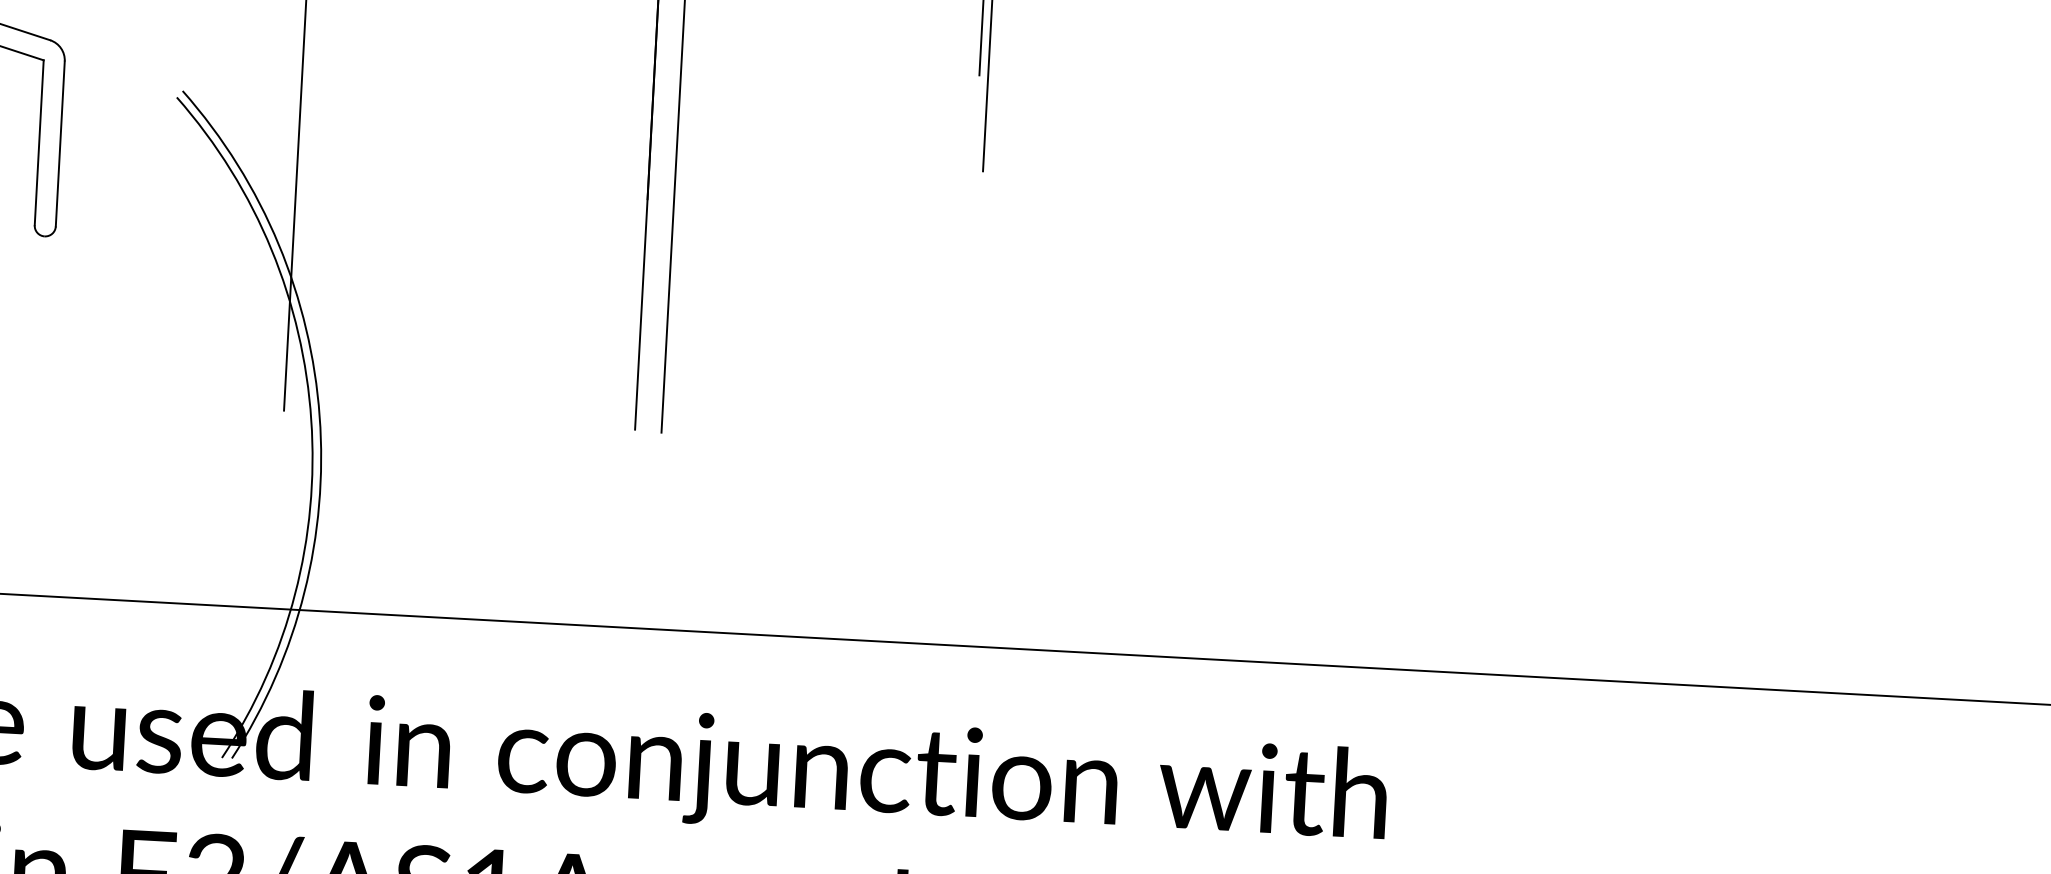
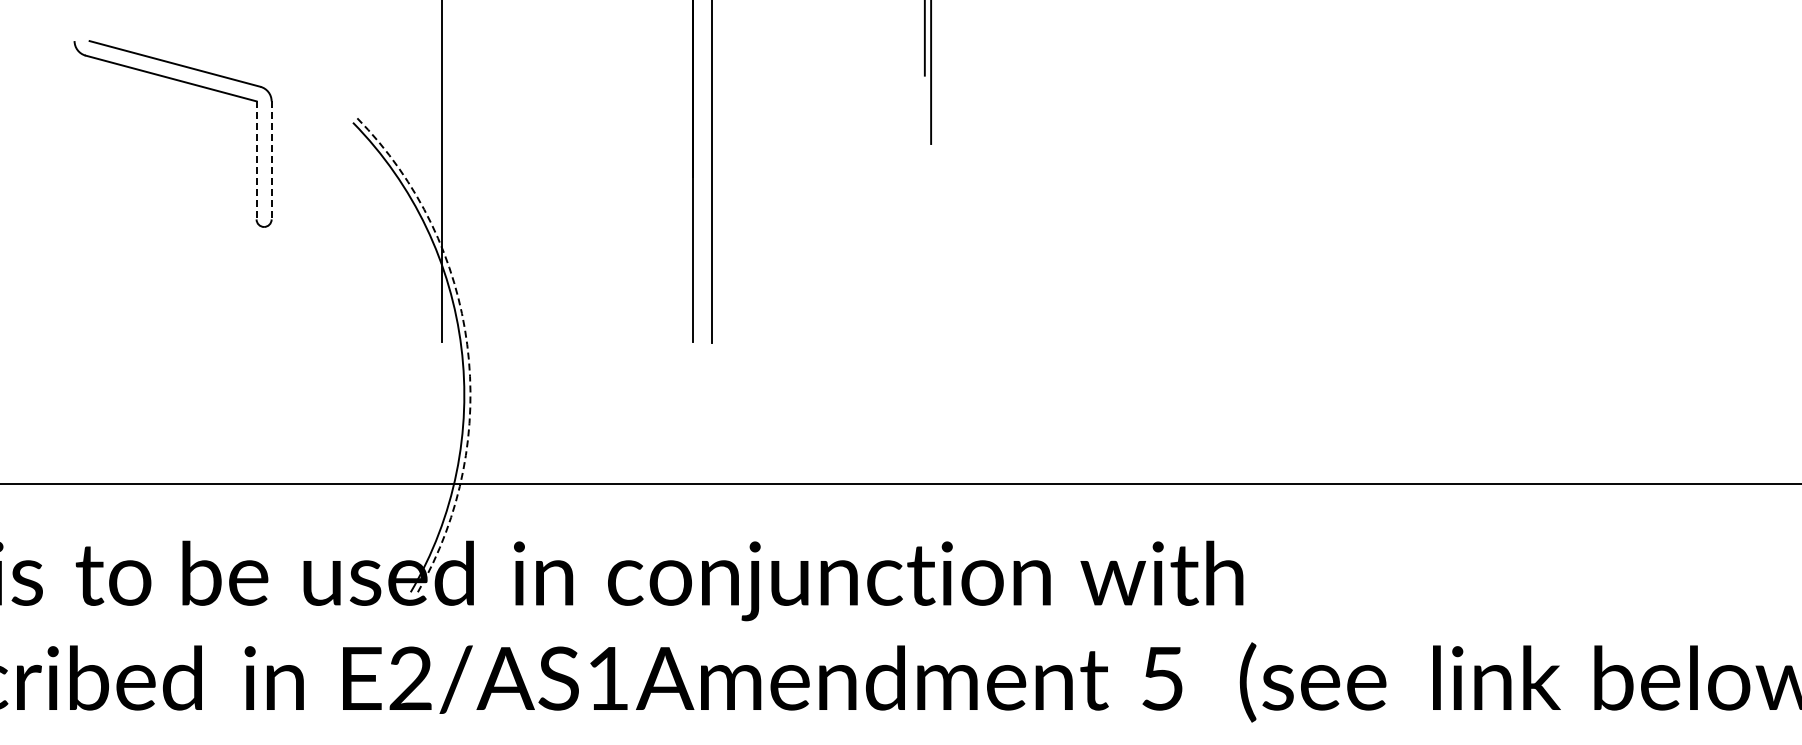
line: (39, 142) -> (256, 160), solid -> dashed
line: (60, 144) -> (271, 160), solid -> dashed
arc: (320, 416) -> (467, 344), solid -> dashed

